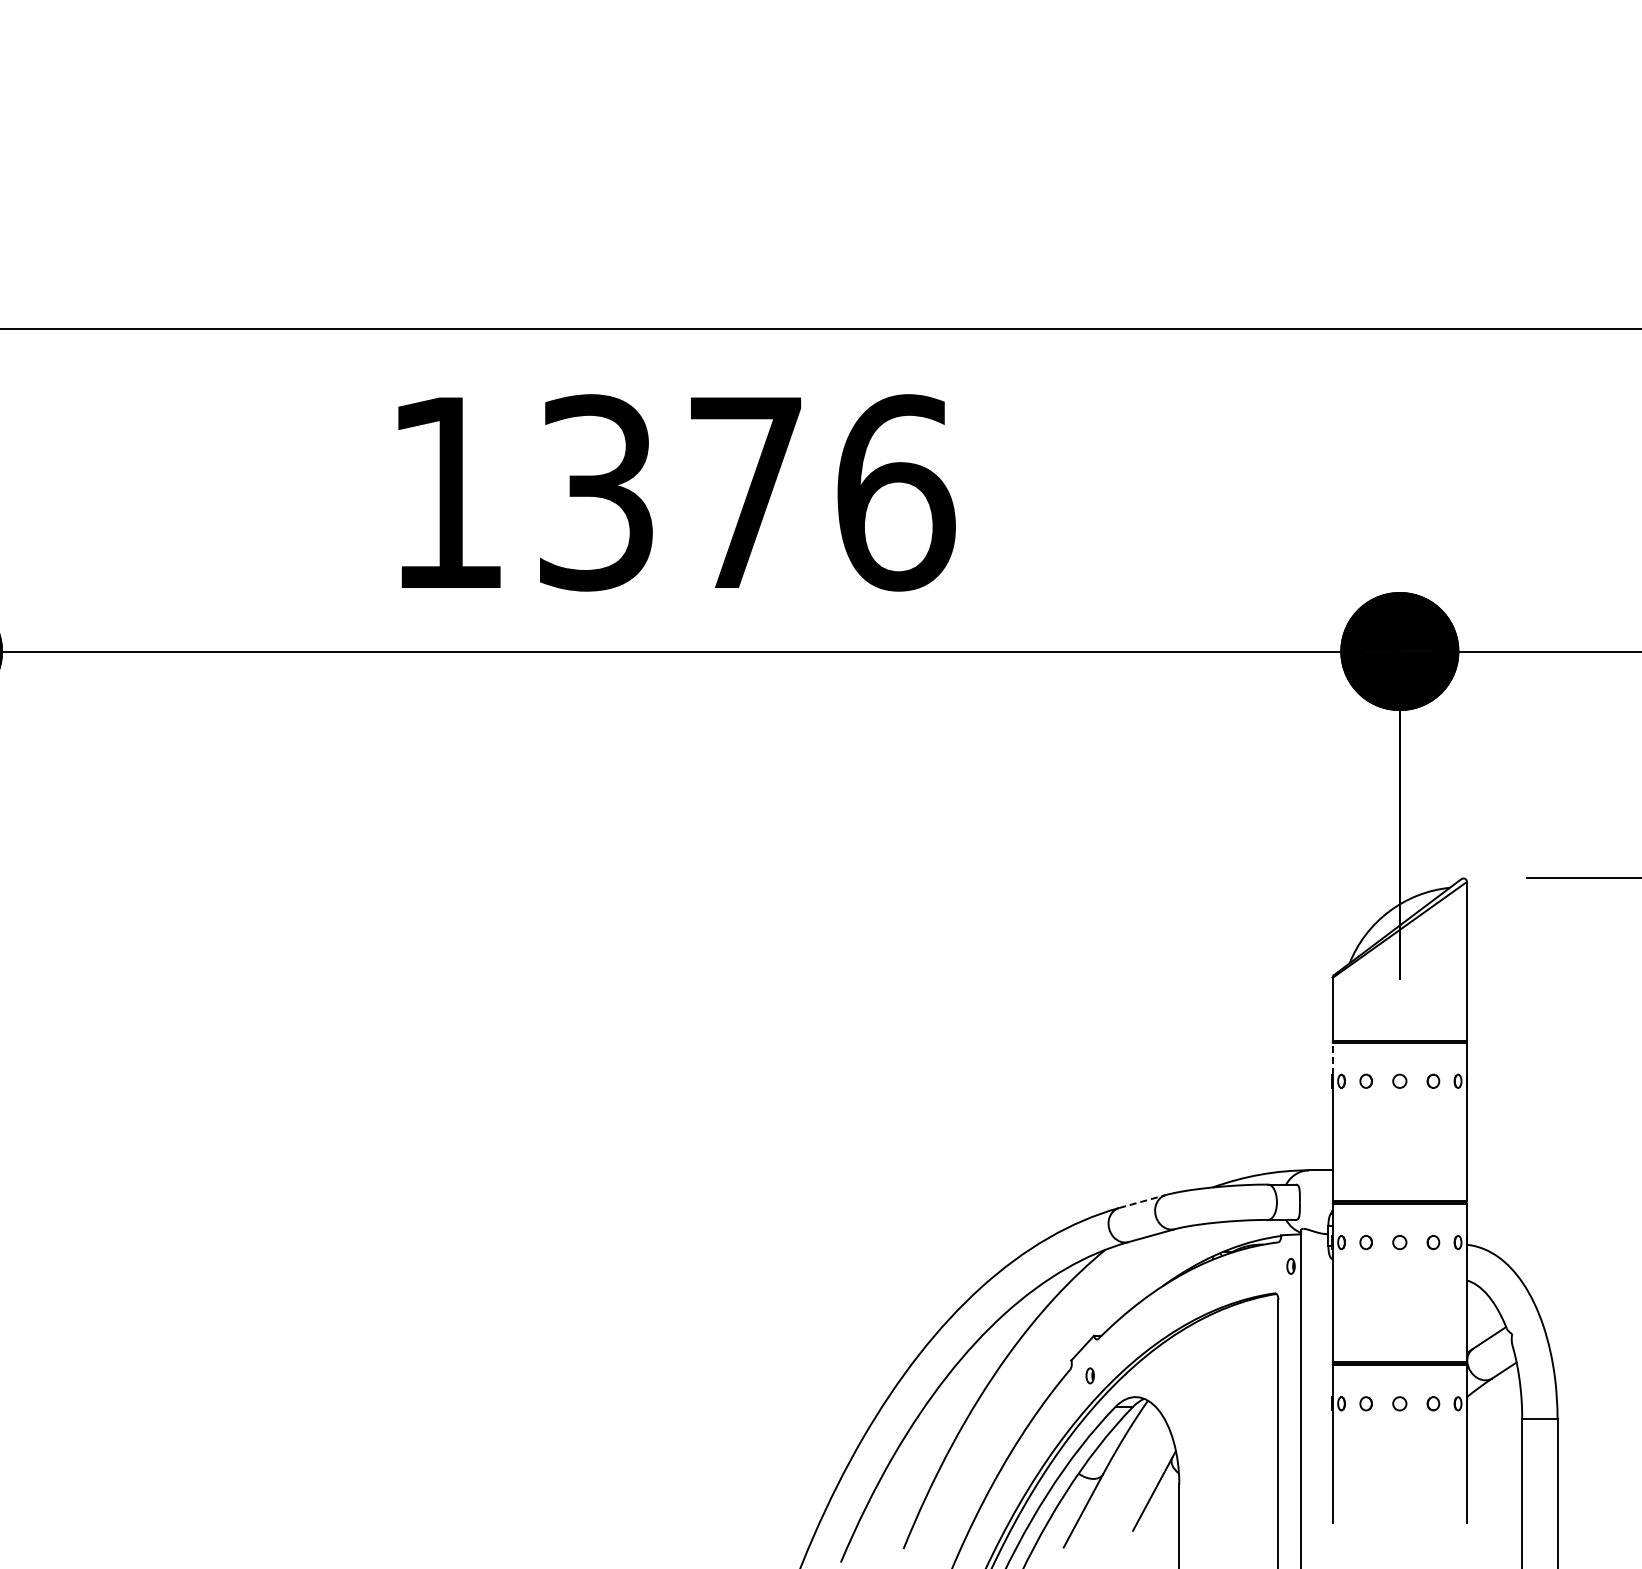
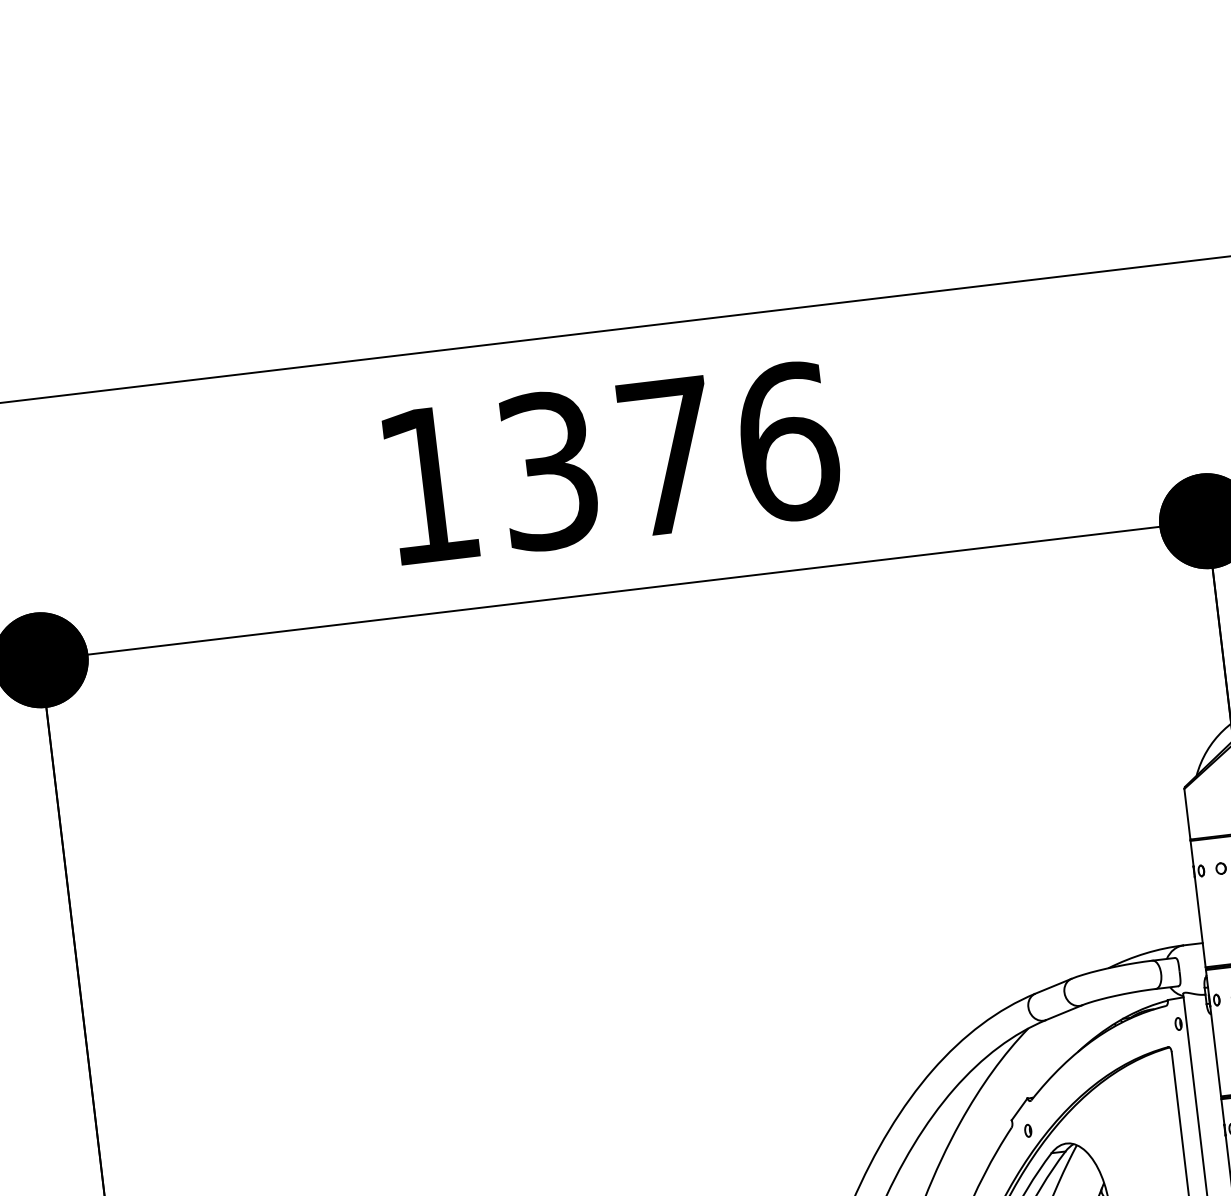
line: (1332, 1058) -> (1191, 853), dashed -> solid
line: (1142, 1201) -> (1053, 986), dashed -> solid

